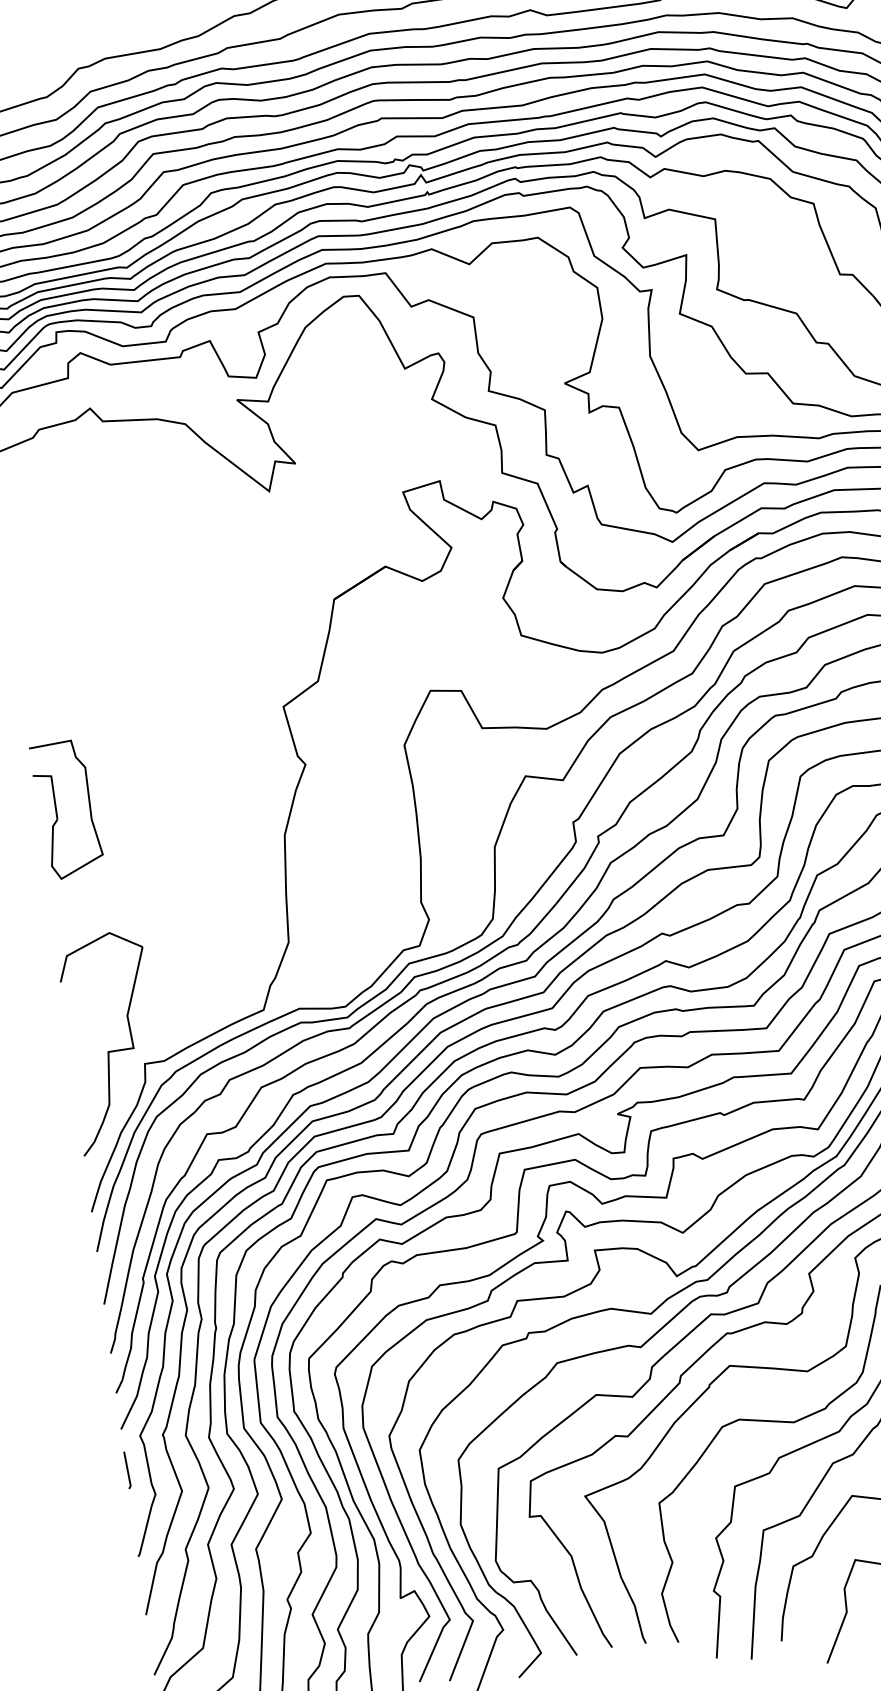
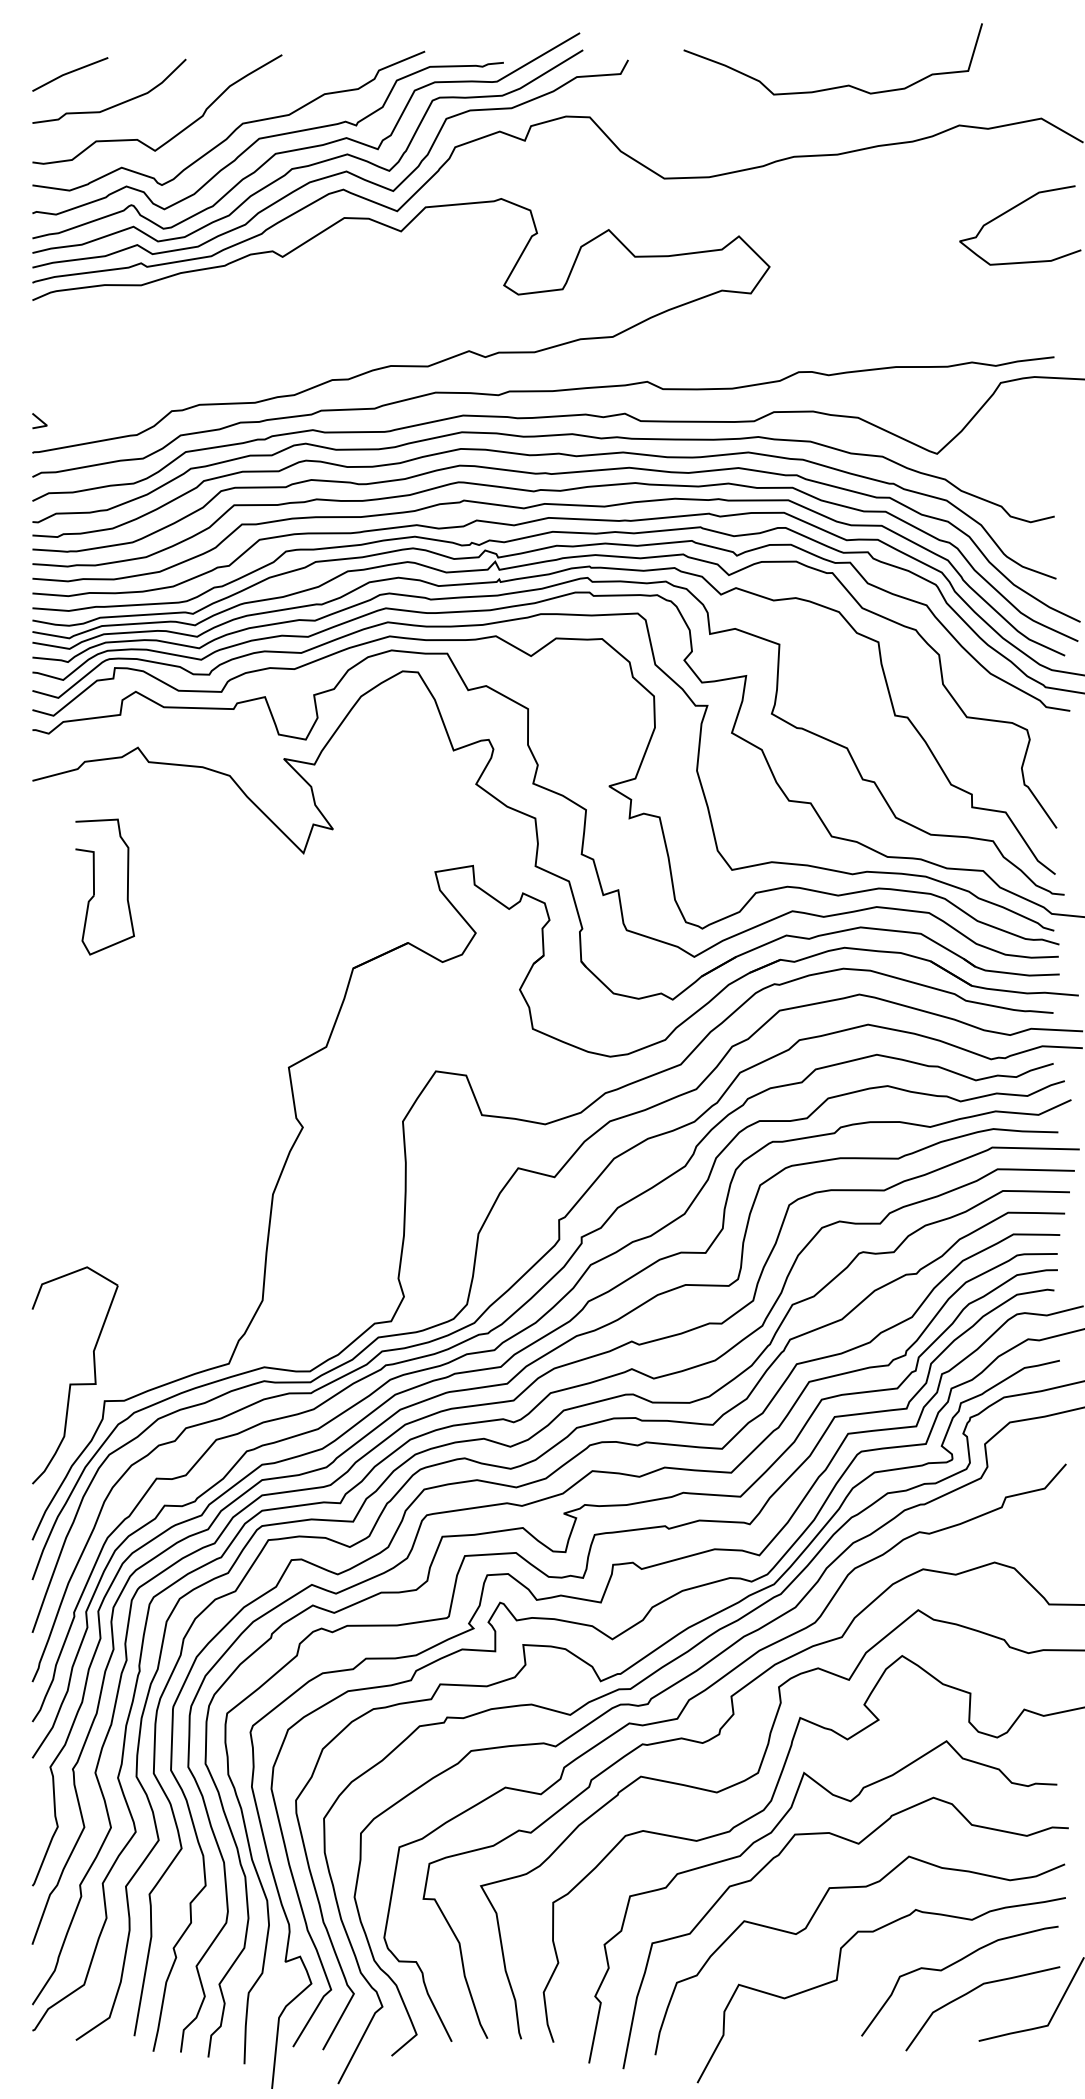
part: (56, 810) -> (94, 886), moved
line: (127, 1470) -> (33, 1799), removed

